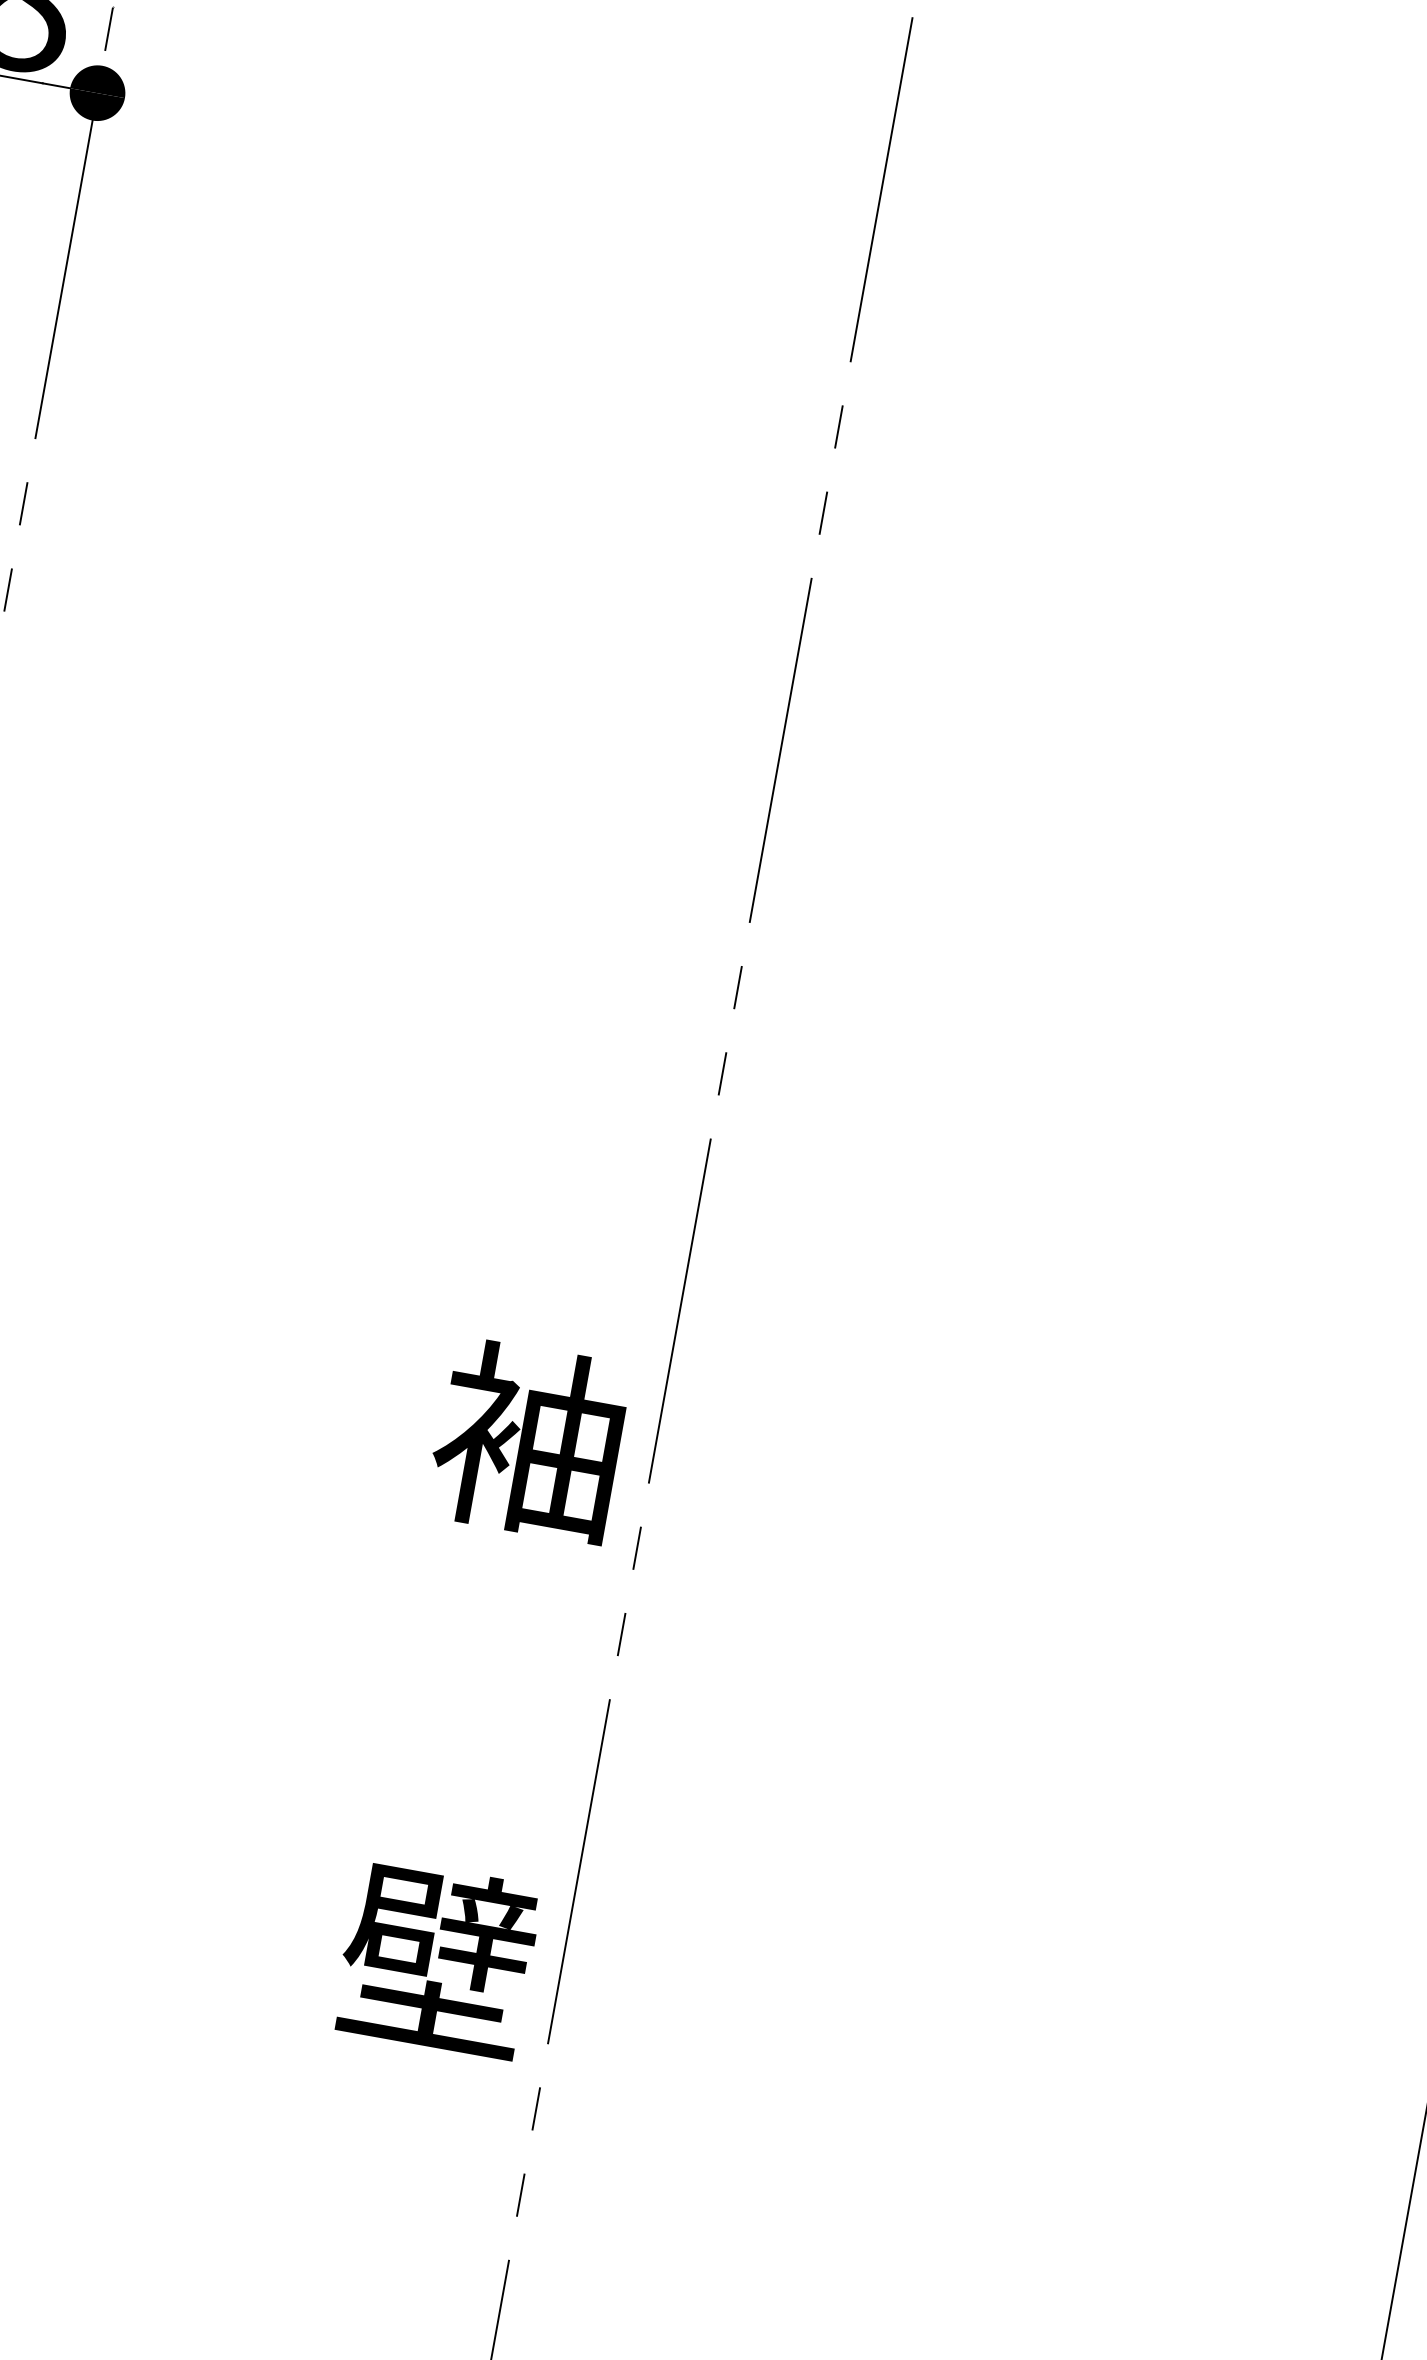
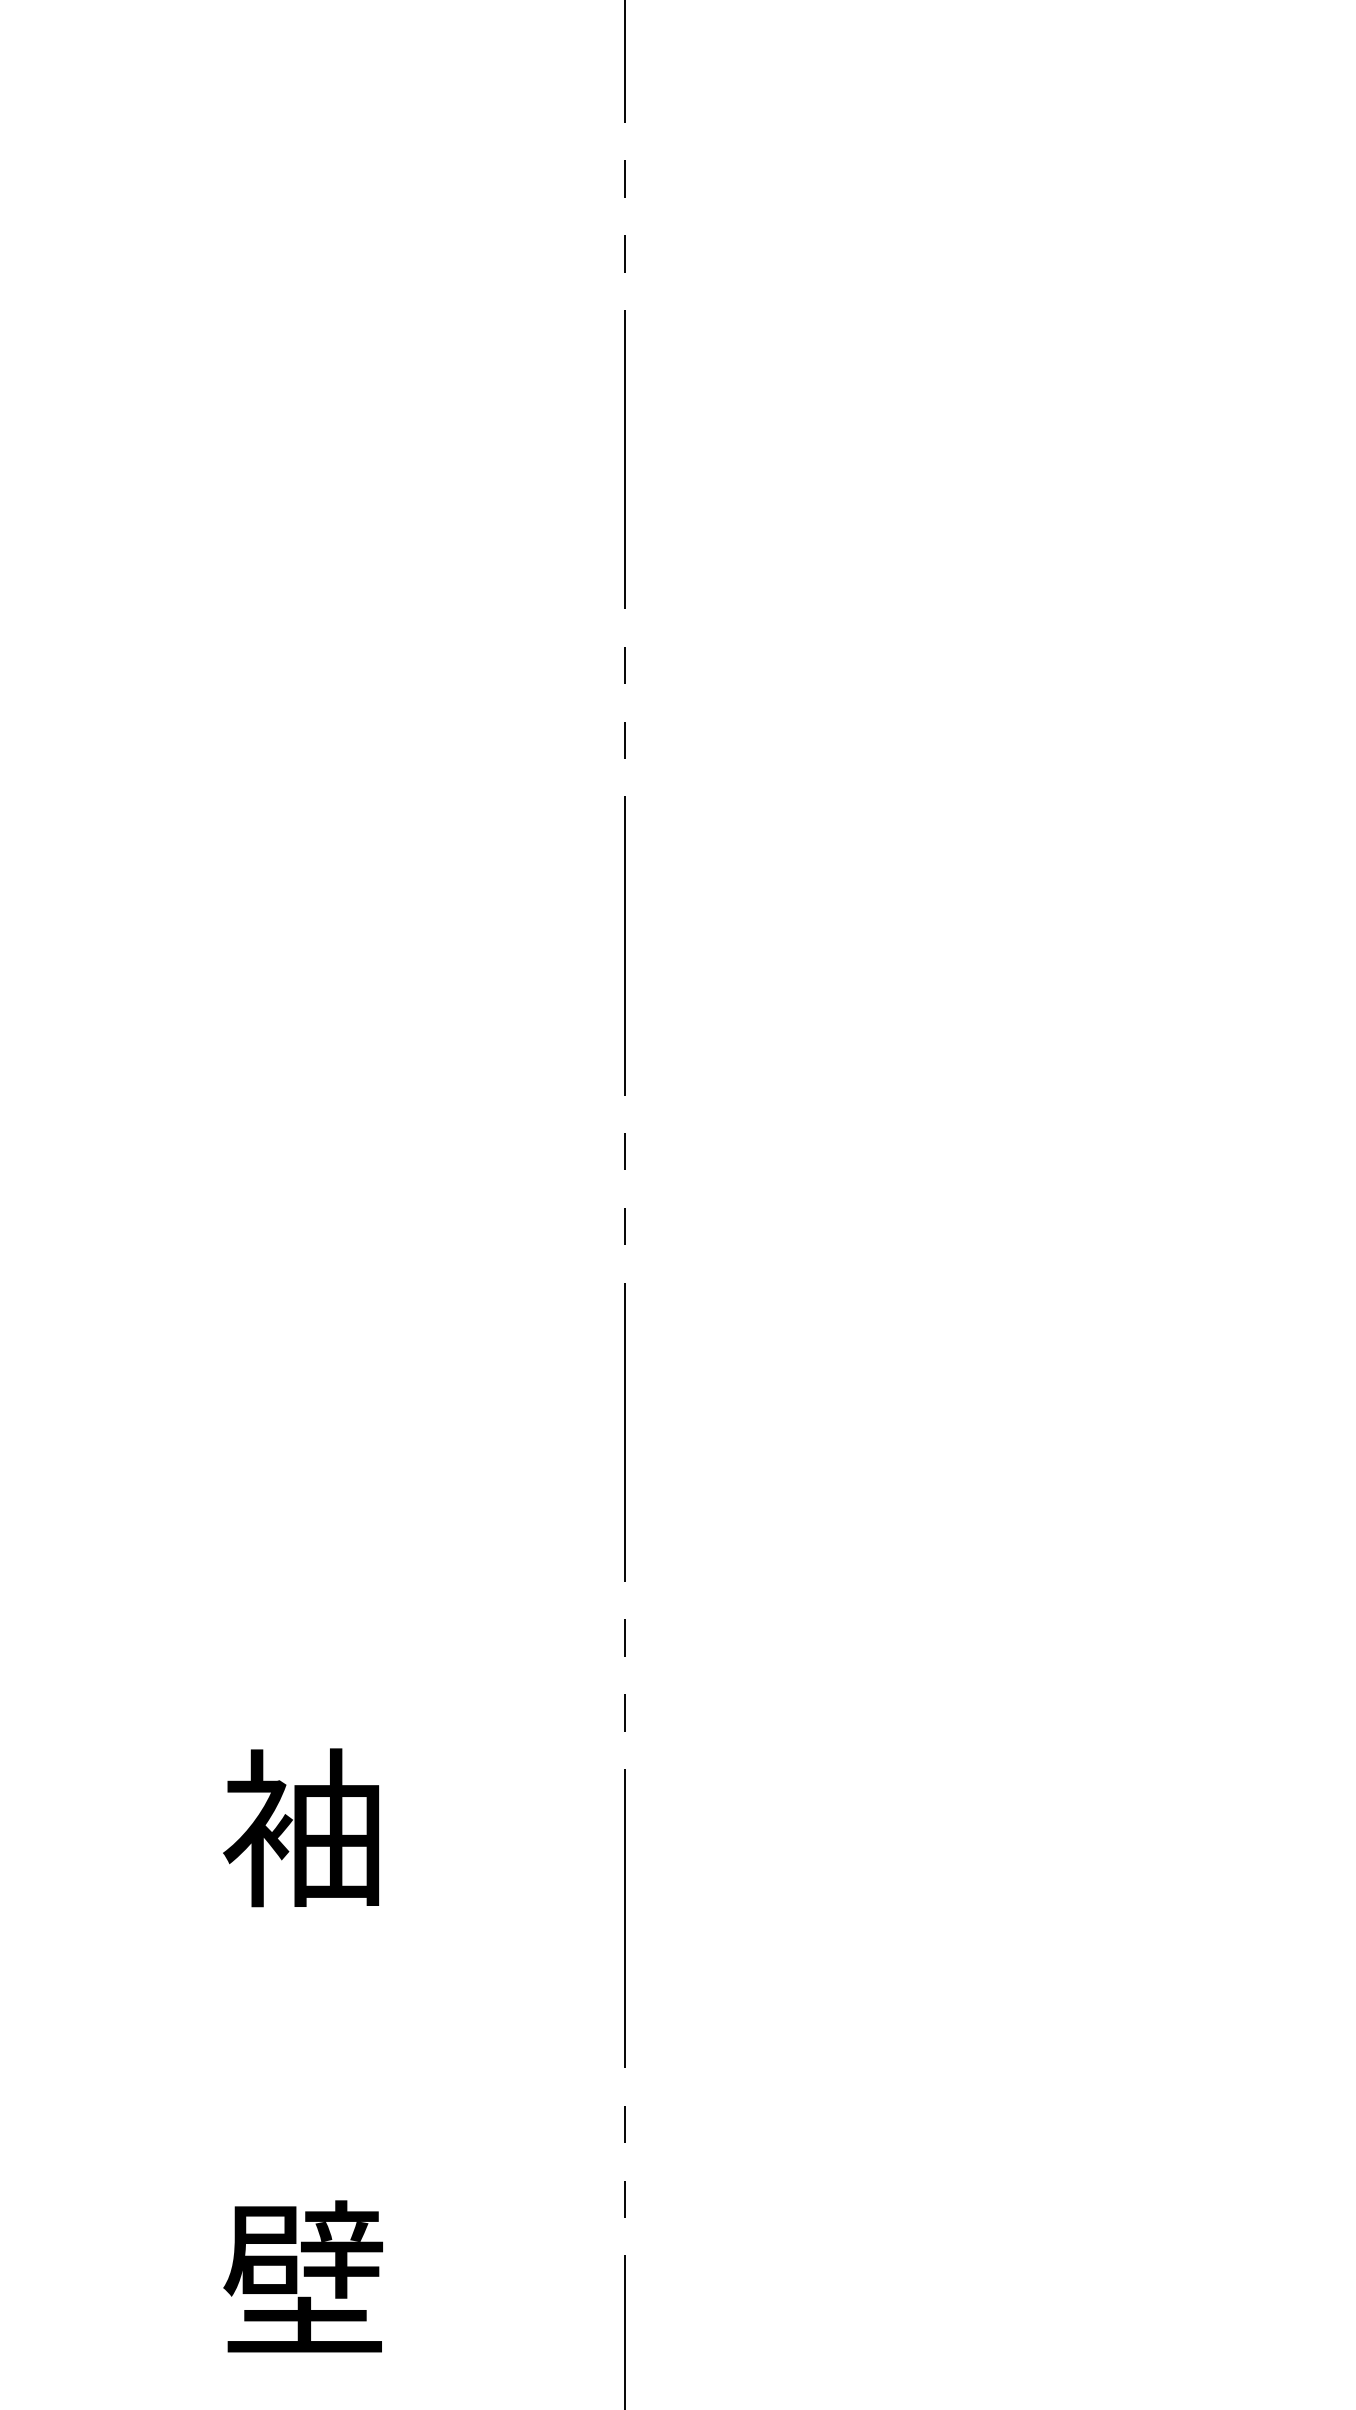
text: (483, 1697) -> (302, 2050), moved

